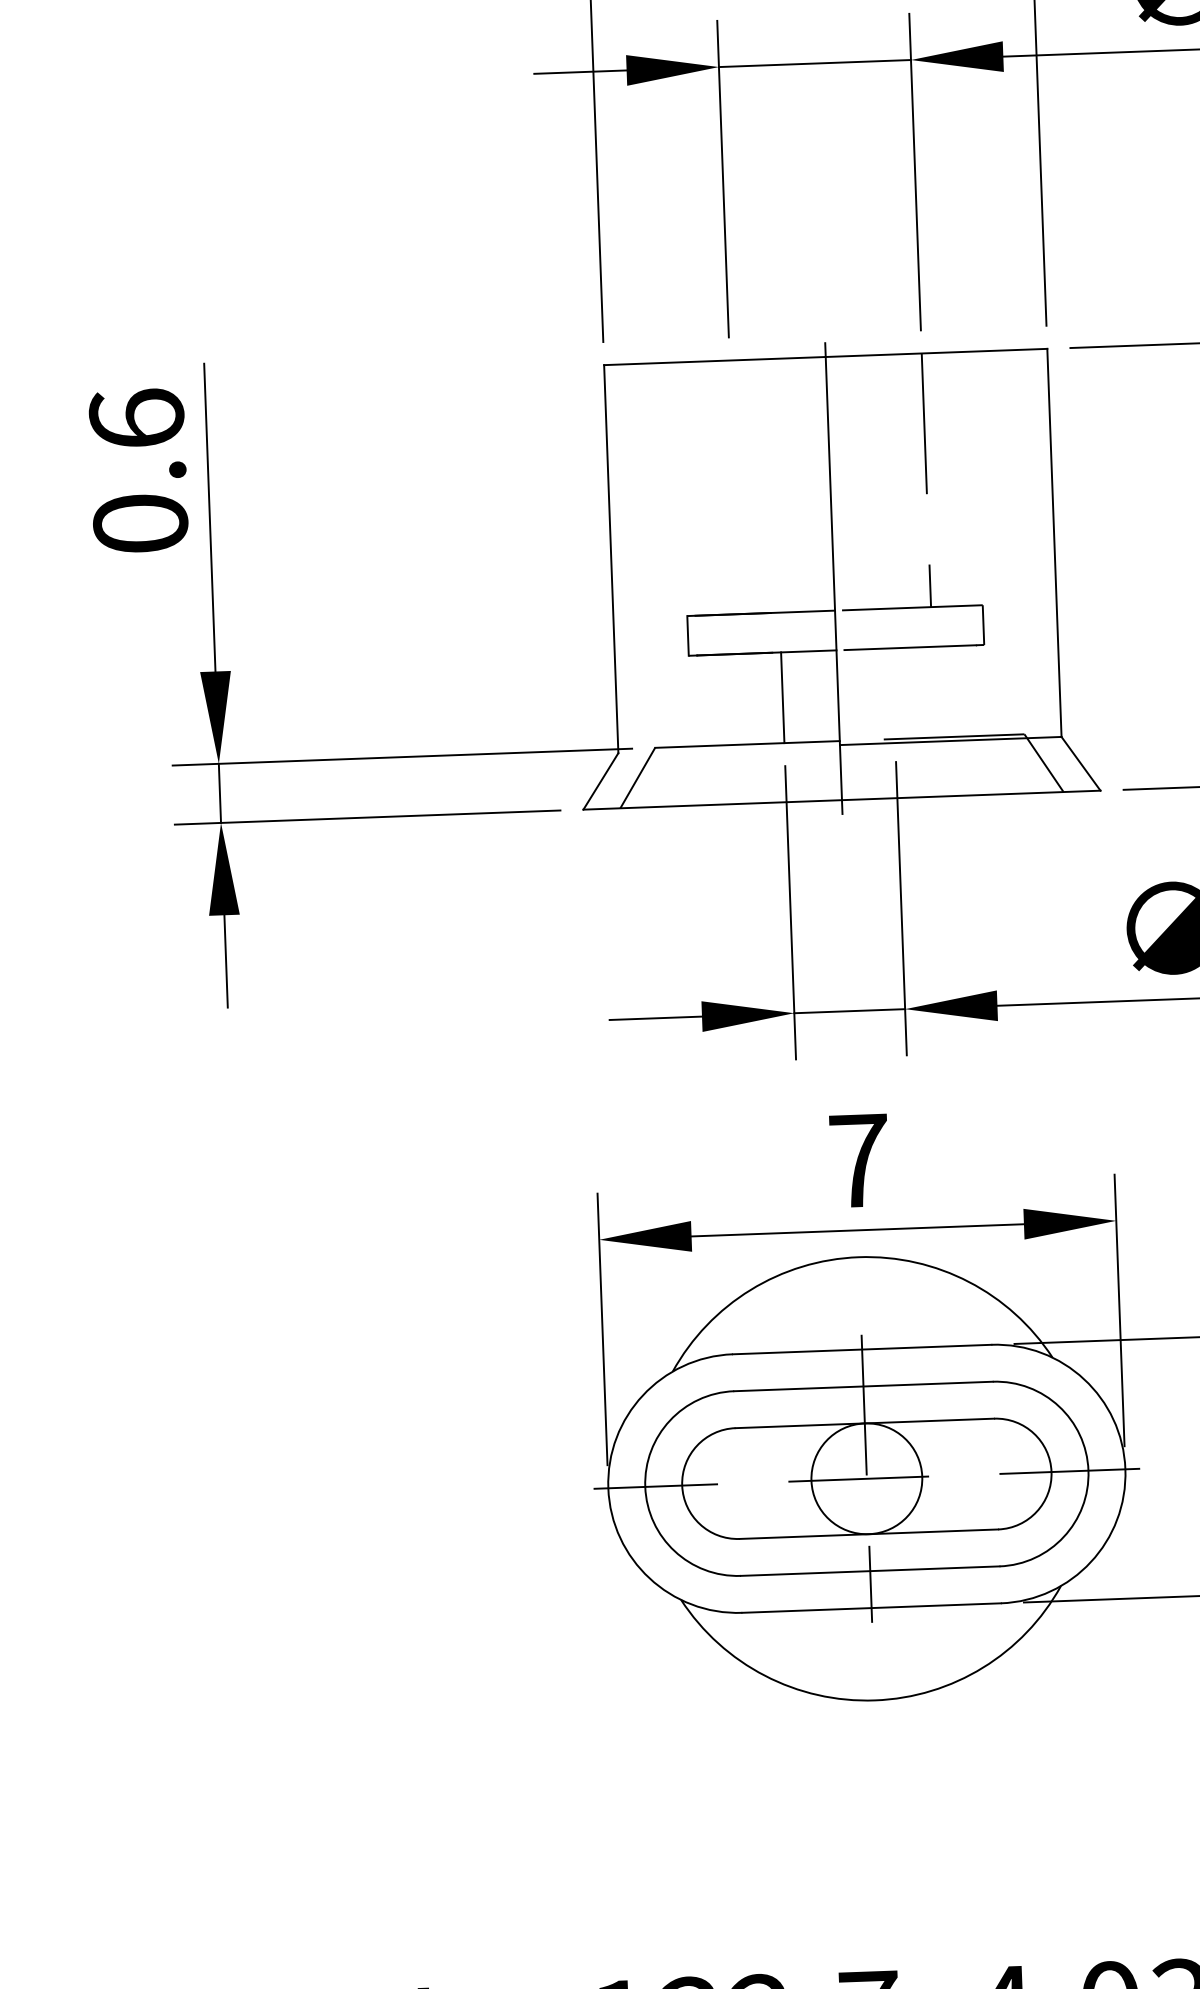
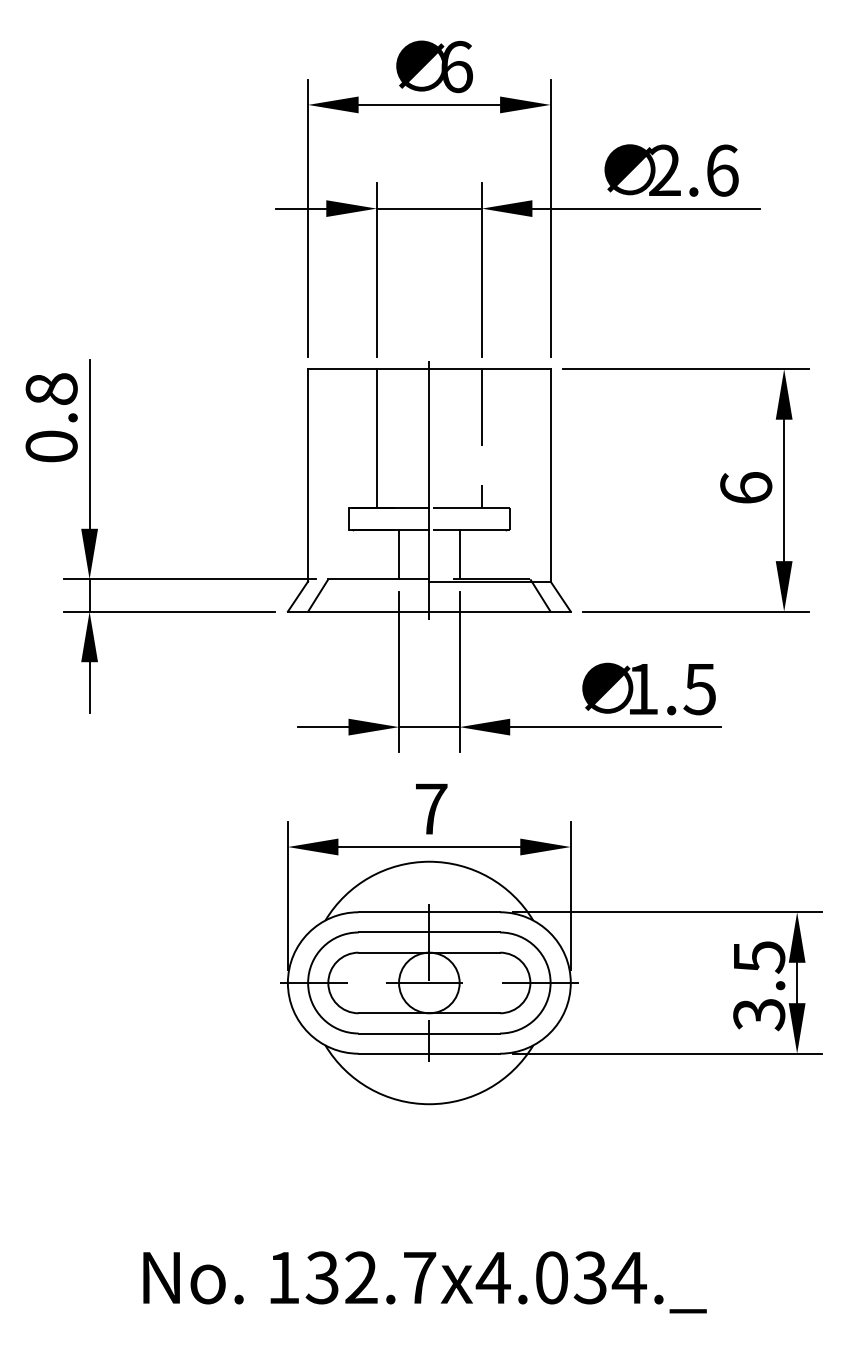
text: (136, 417) -> (51, 388), 0.6 -> 0.8
line: (733, 487) -> (376, 438), added
line: (893, 693) -> (459, 554), added

